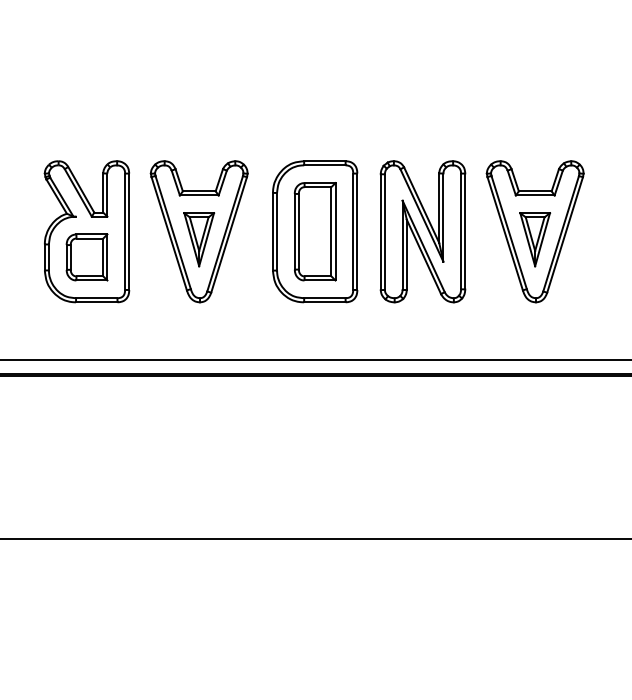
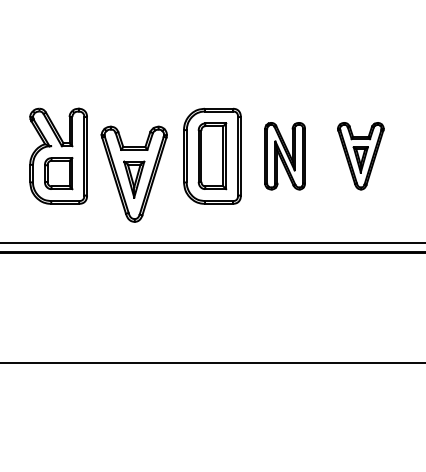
part: (198, 230) -> (133, 173), moved
part: (422, 230) -> (284, 155), size x0.7
part: (534, 230) -> (360, 155), size x0.7

